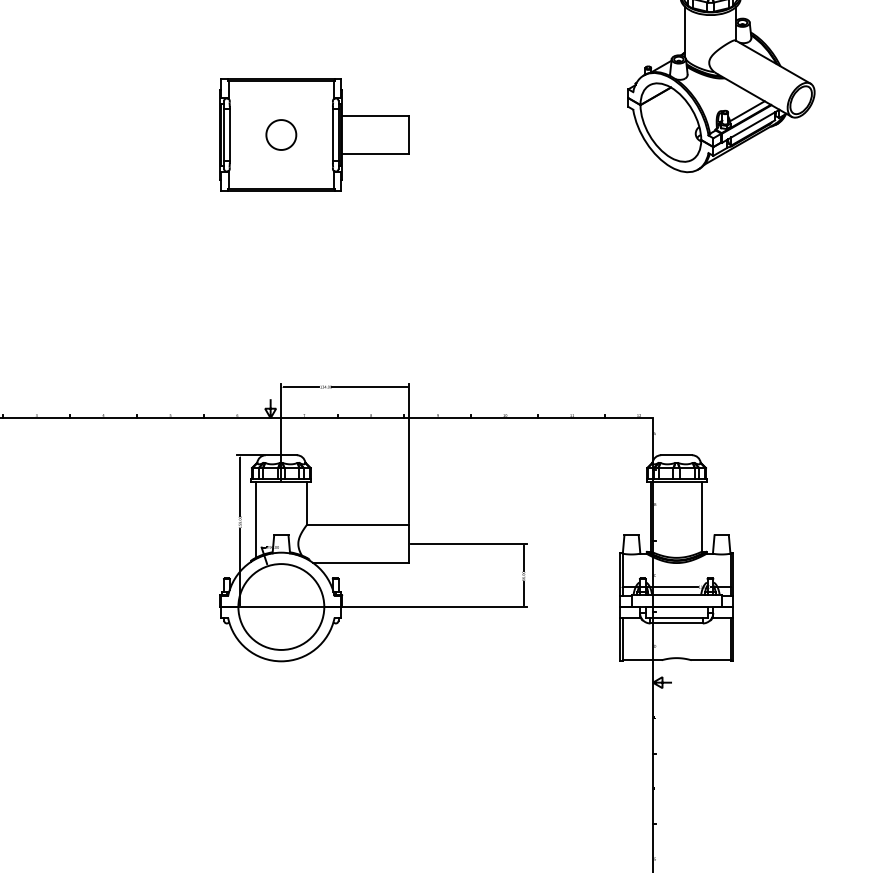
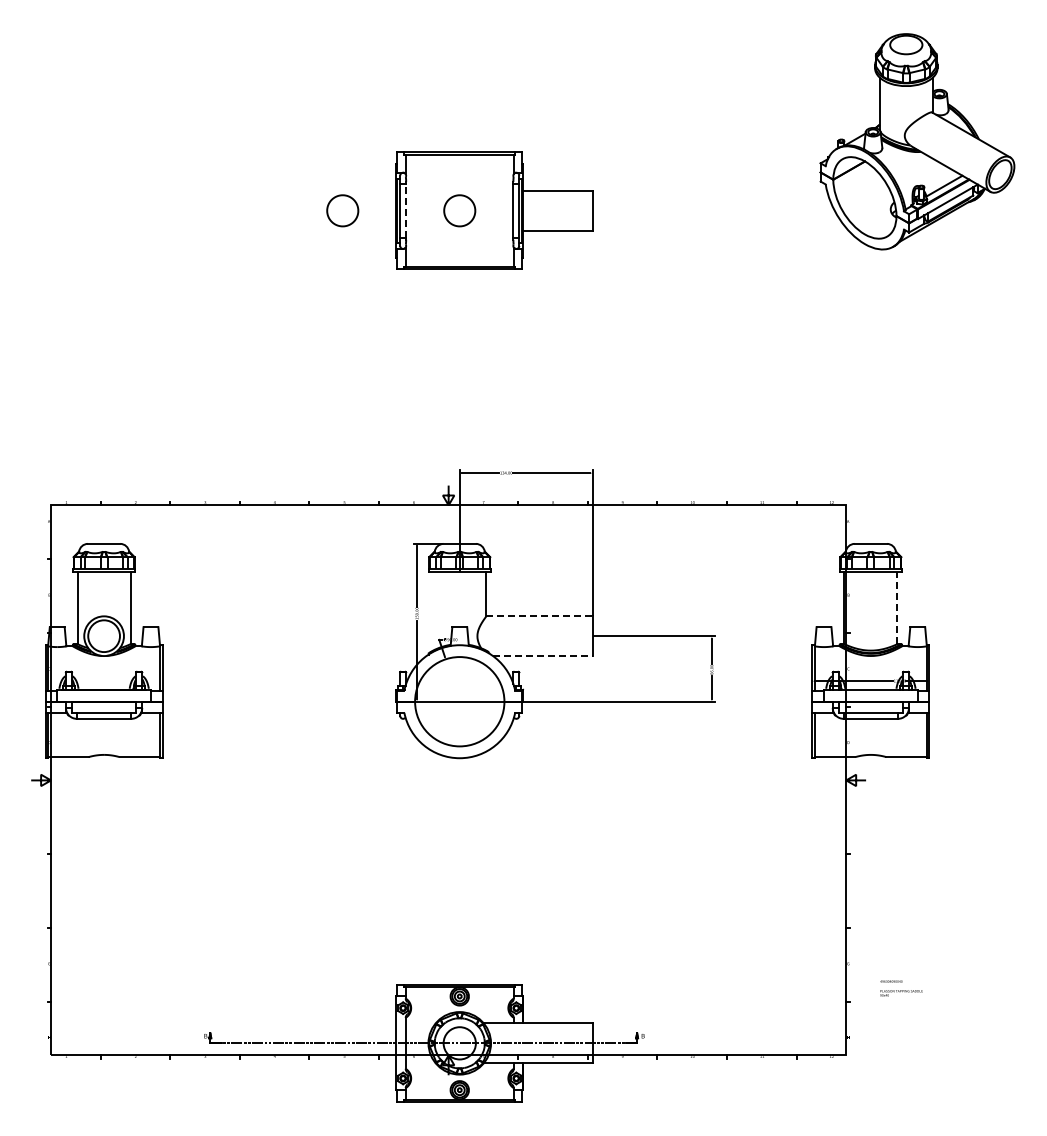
part: (168, 134) -> (342, 210), added
line: (230, 134) -> (406, 210), solid -> dashed
line: (702, 517) -> (897, 608), solid -> dashed
line: (256, 520) -> (433, 611), removed
line: (358, 525) -> (540, 616), solid -> dashed
line: (360, 563) -> (542, 656), solid -> dashed

